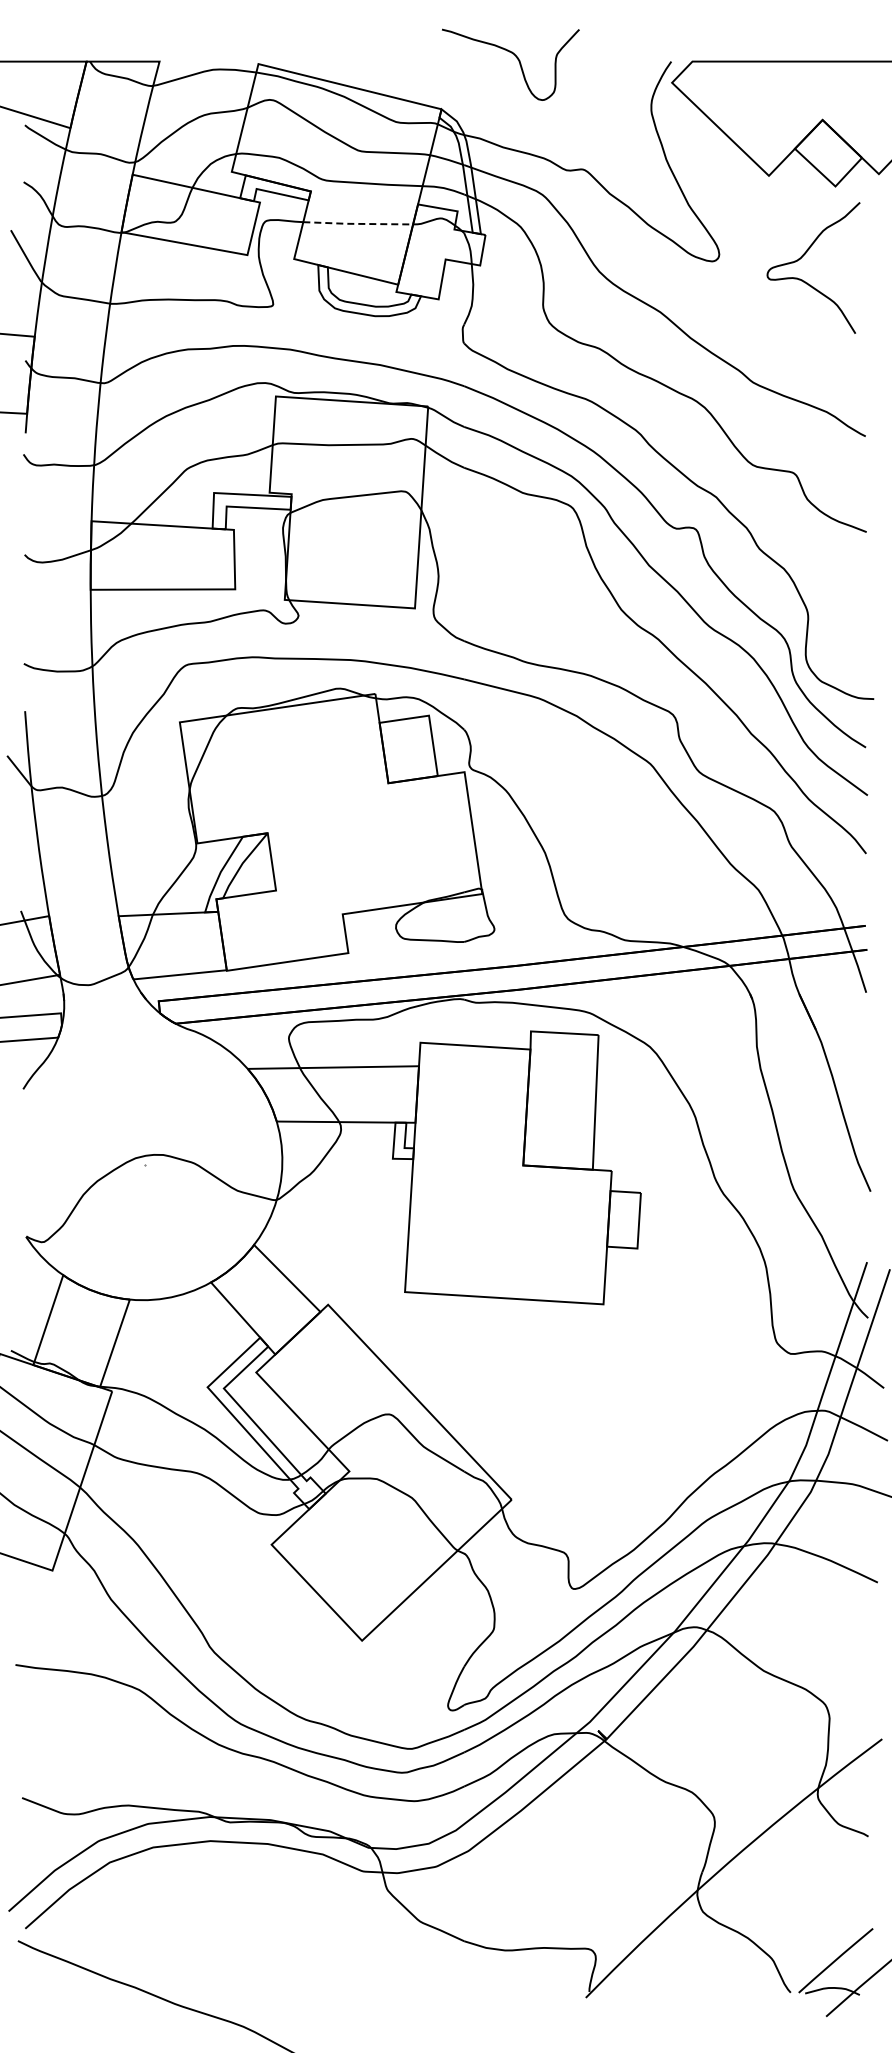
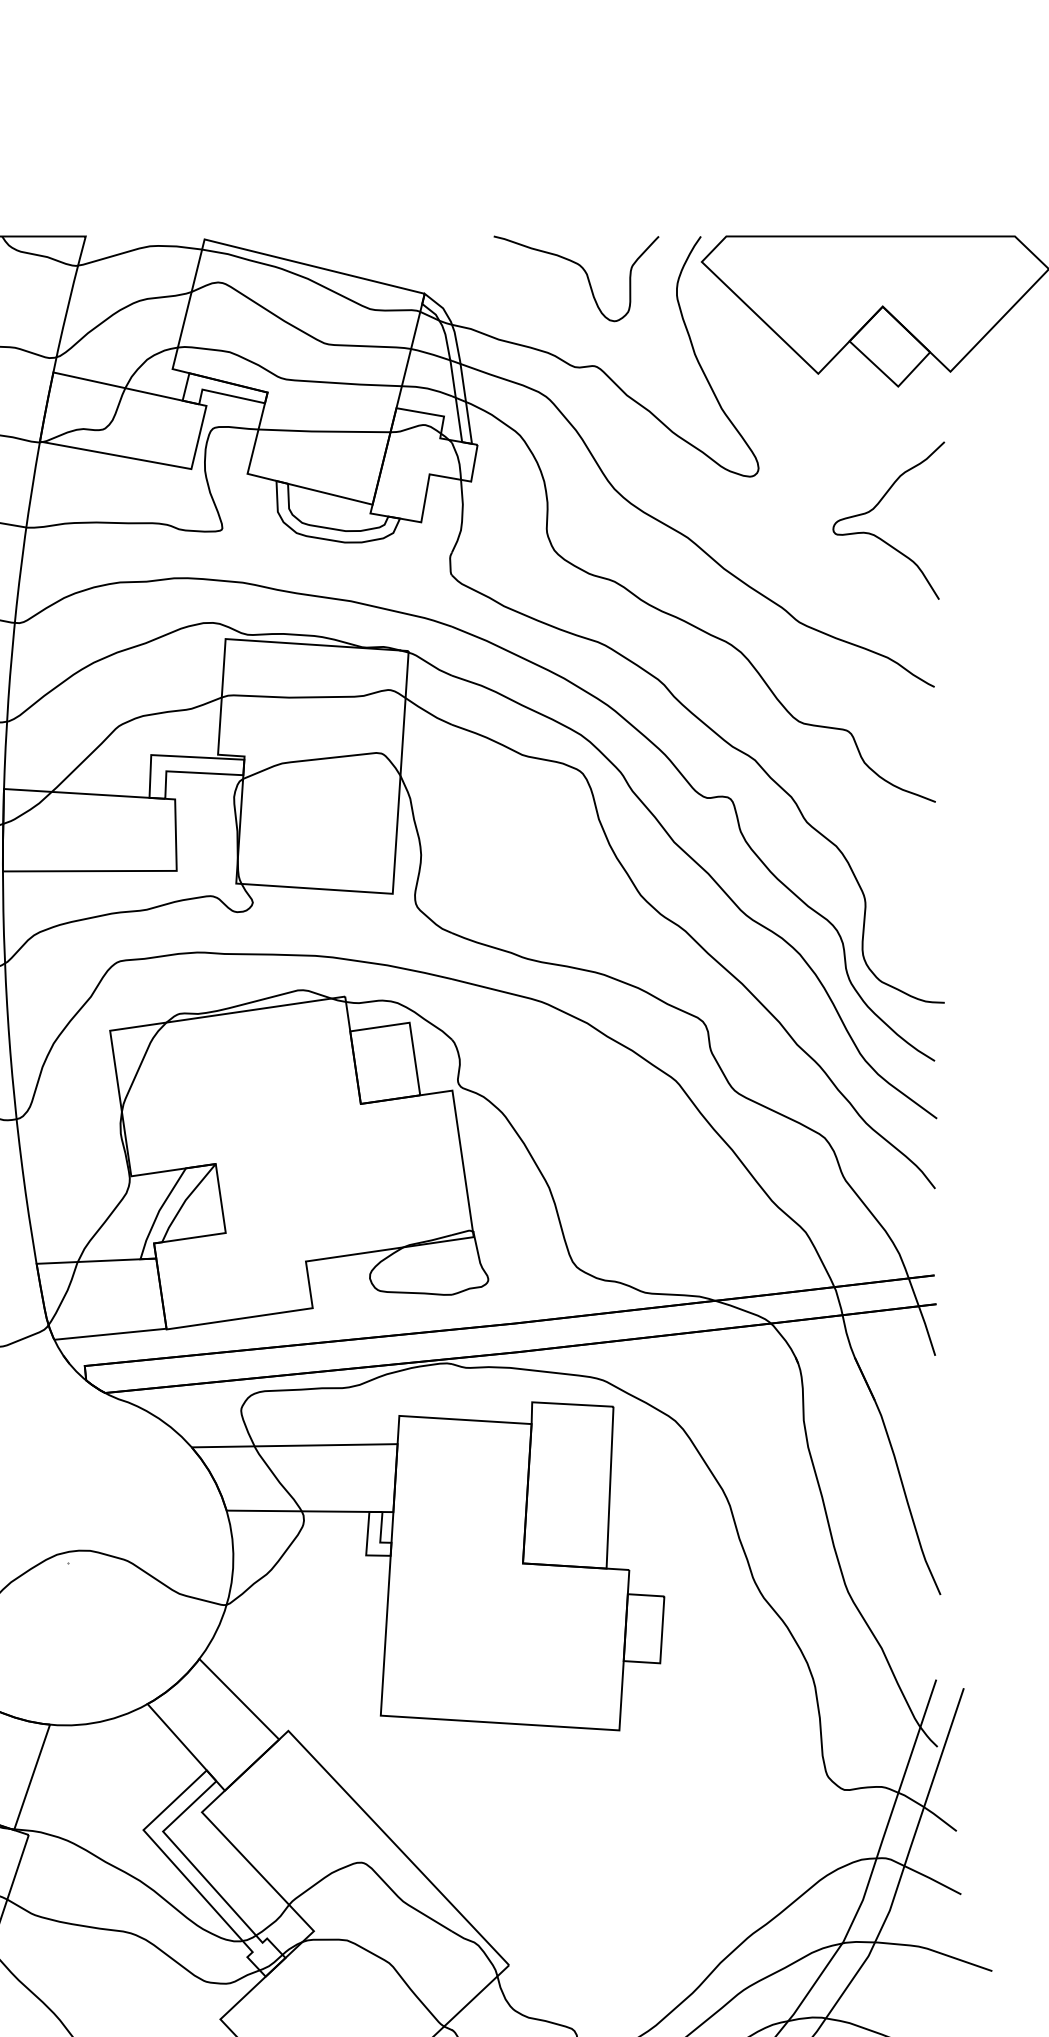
curve: (516, 58) -> (583, 271), moved
line: (357, 223) -> (323, 431), dashed -> solid
curve: (803, 256) -> (876, 506), moved

